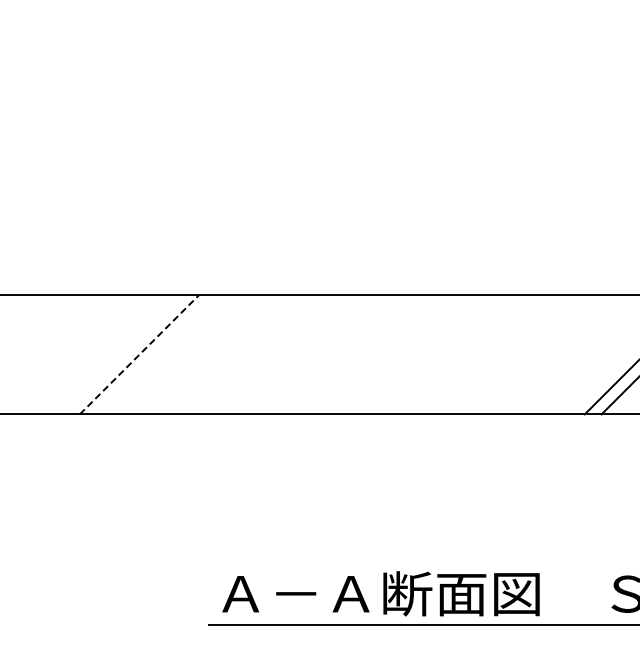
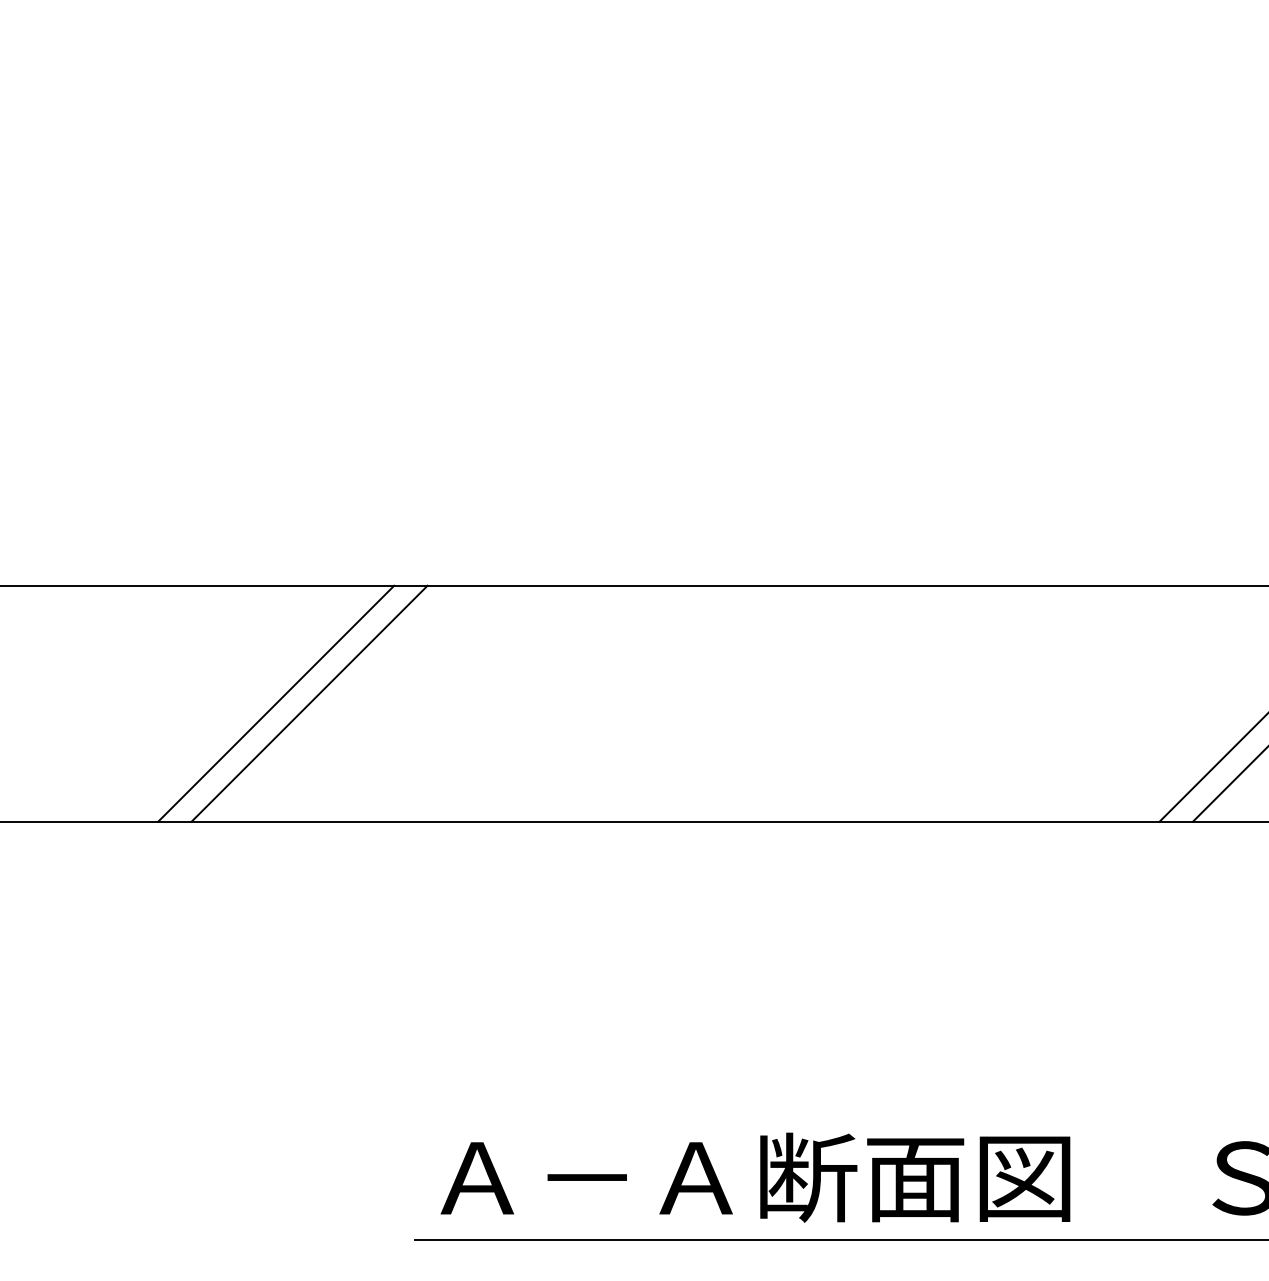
line: (139, 354) -> (276, 702), dashed -> solid
line: (155, 354) -> (308, 702), added

